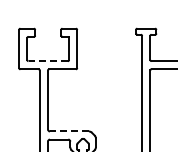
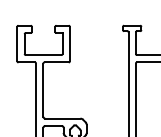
line: (48, 61) -> (43, 55), dashed -> solid
line: (68, 131) -> (61, 118), dashed -> solid

